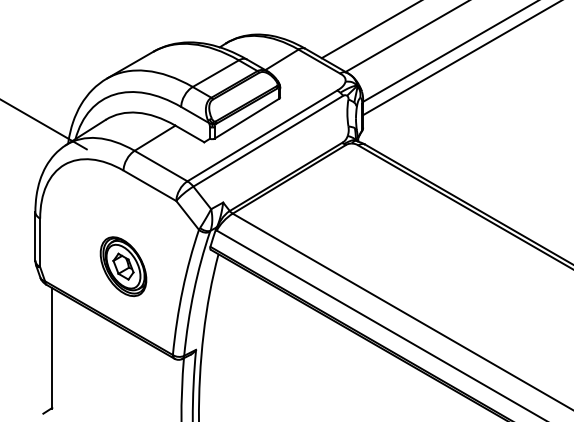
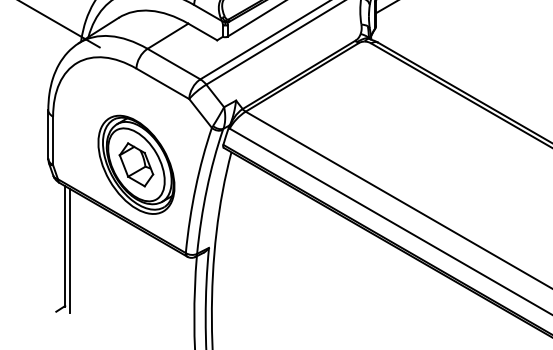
part: (123, 266) -> (136, 164), size x1.67
line: (57, 352) -> (70, 250), added

